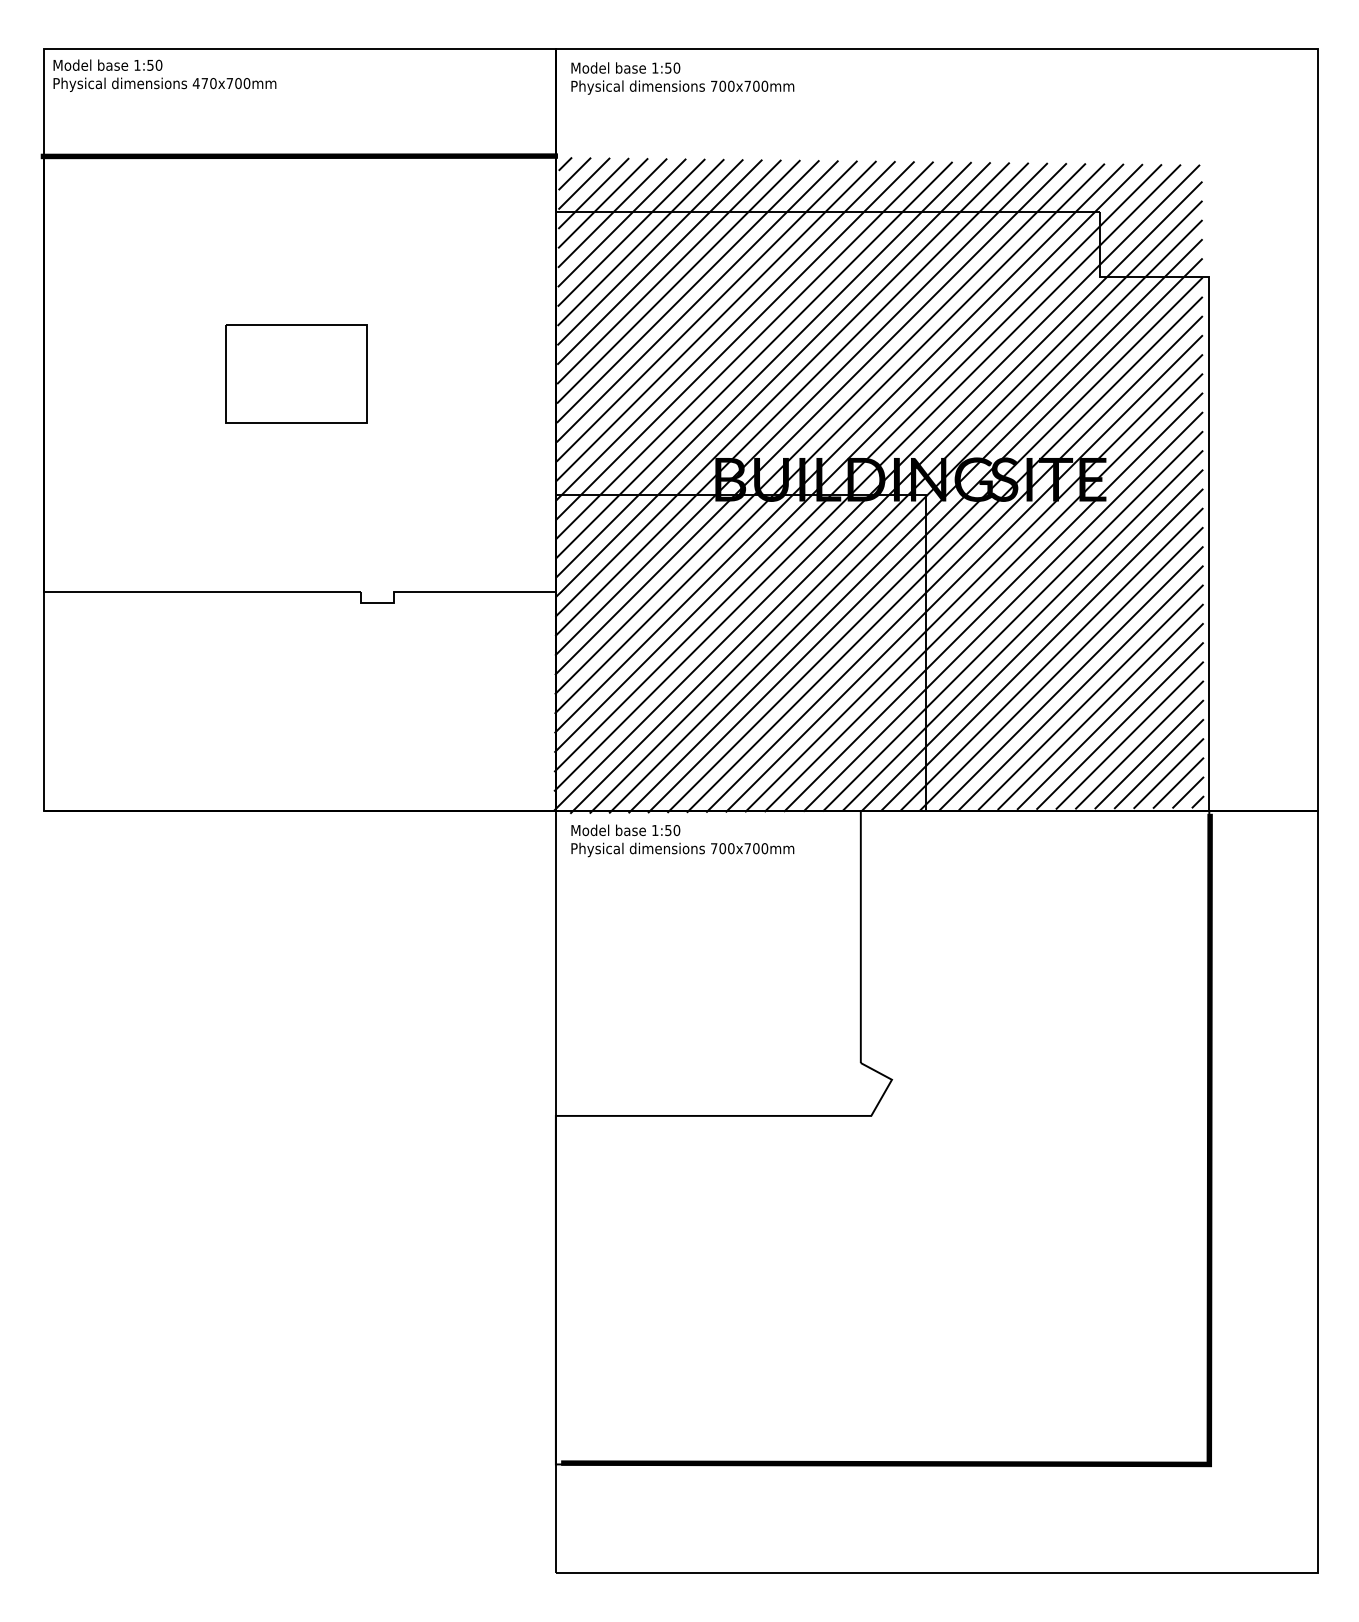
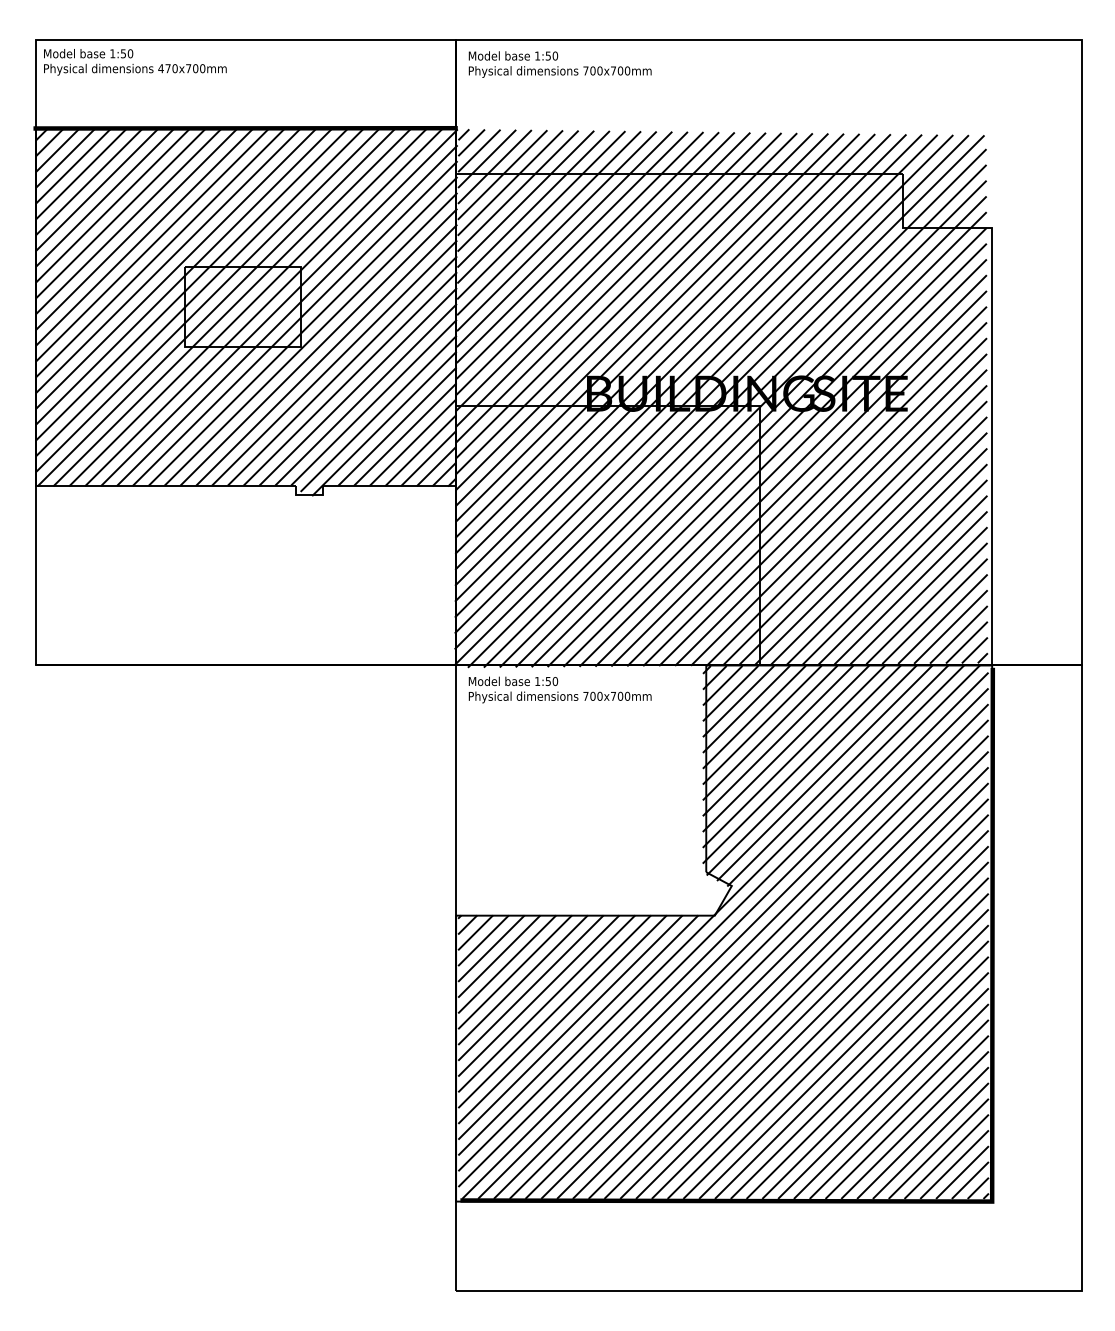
hatch: (300, 379) -> (246, 311), added
hatch: (881, 1135) -> (723, 931), added

